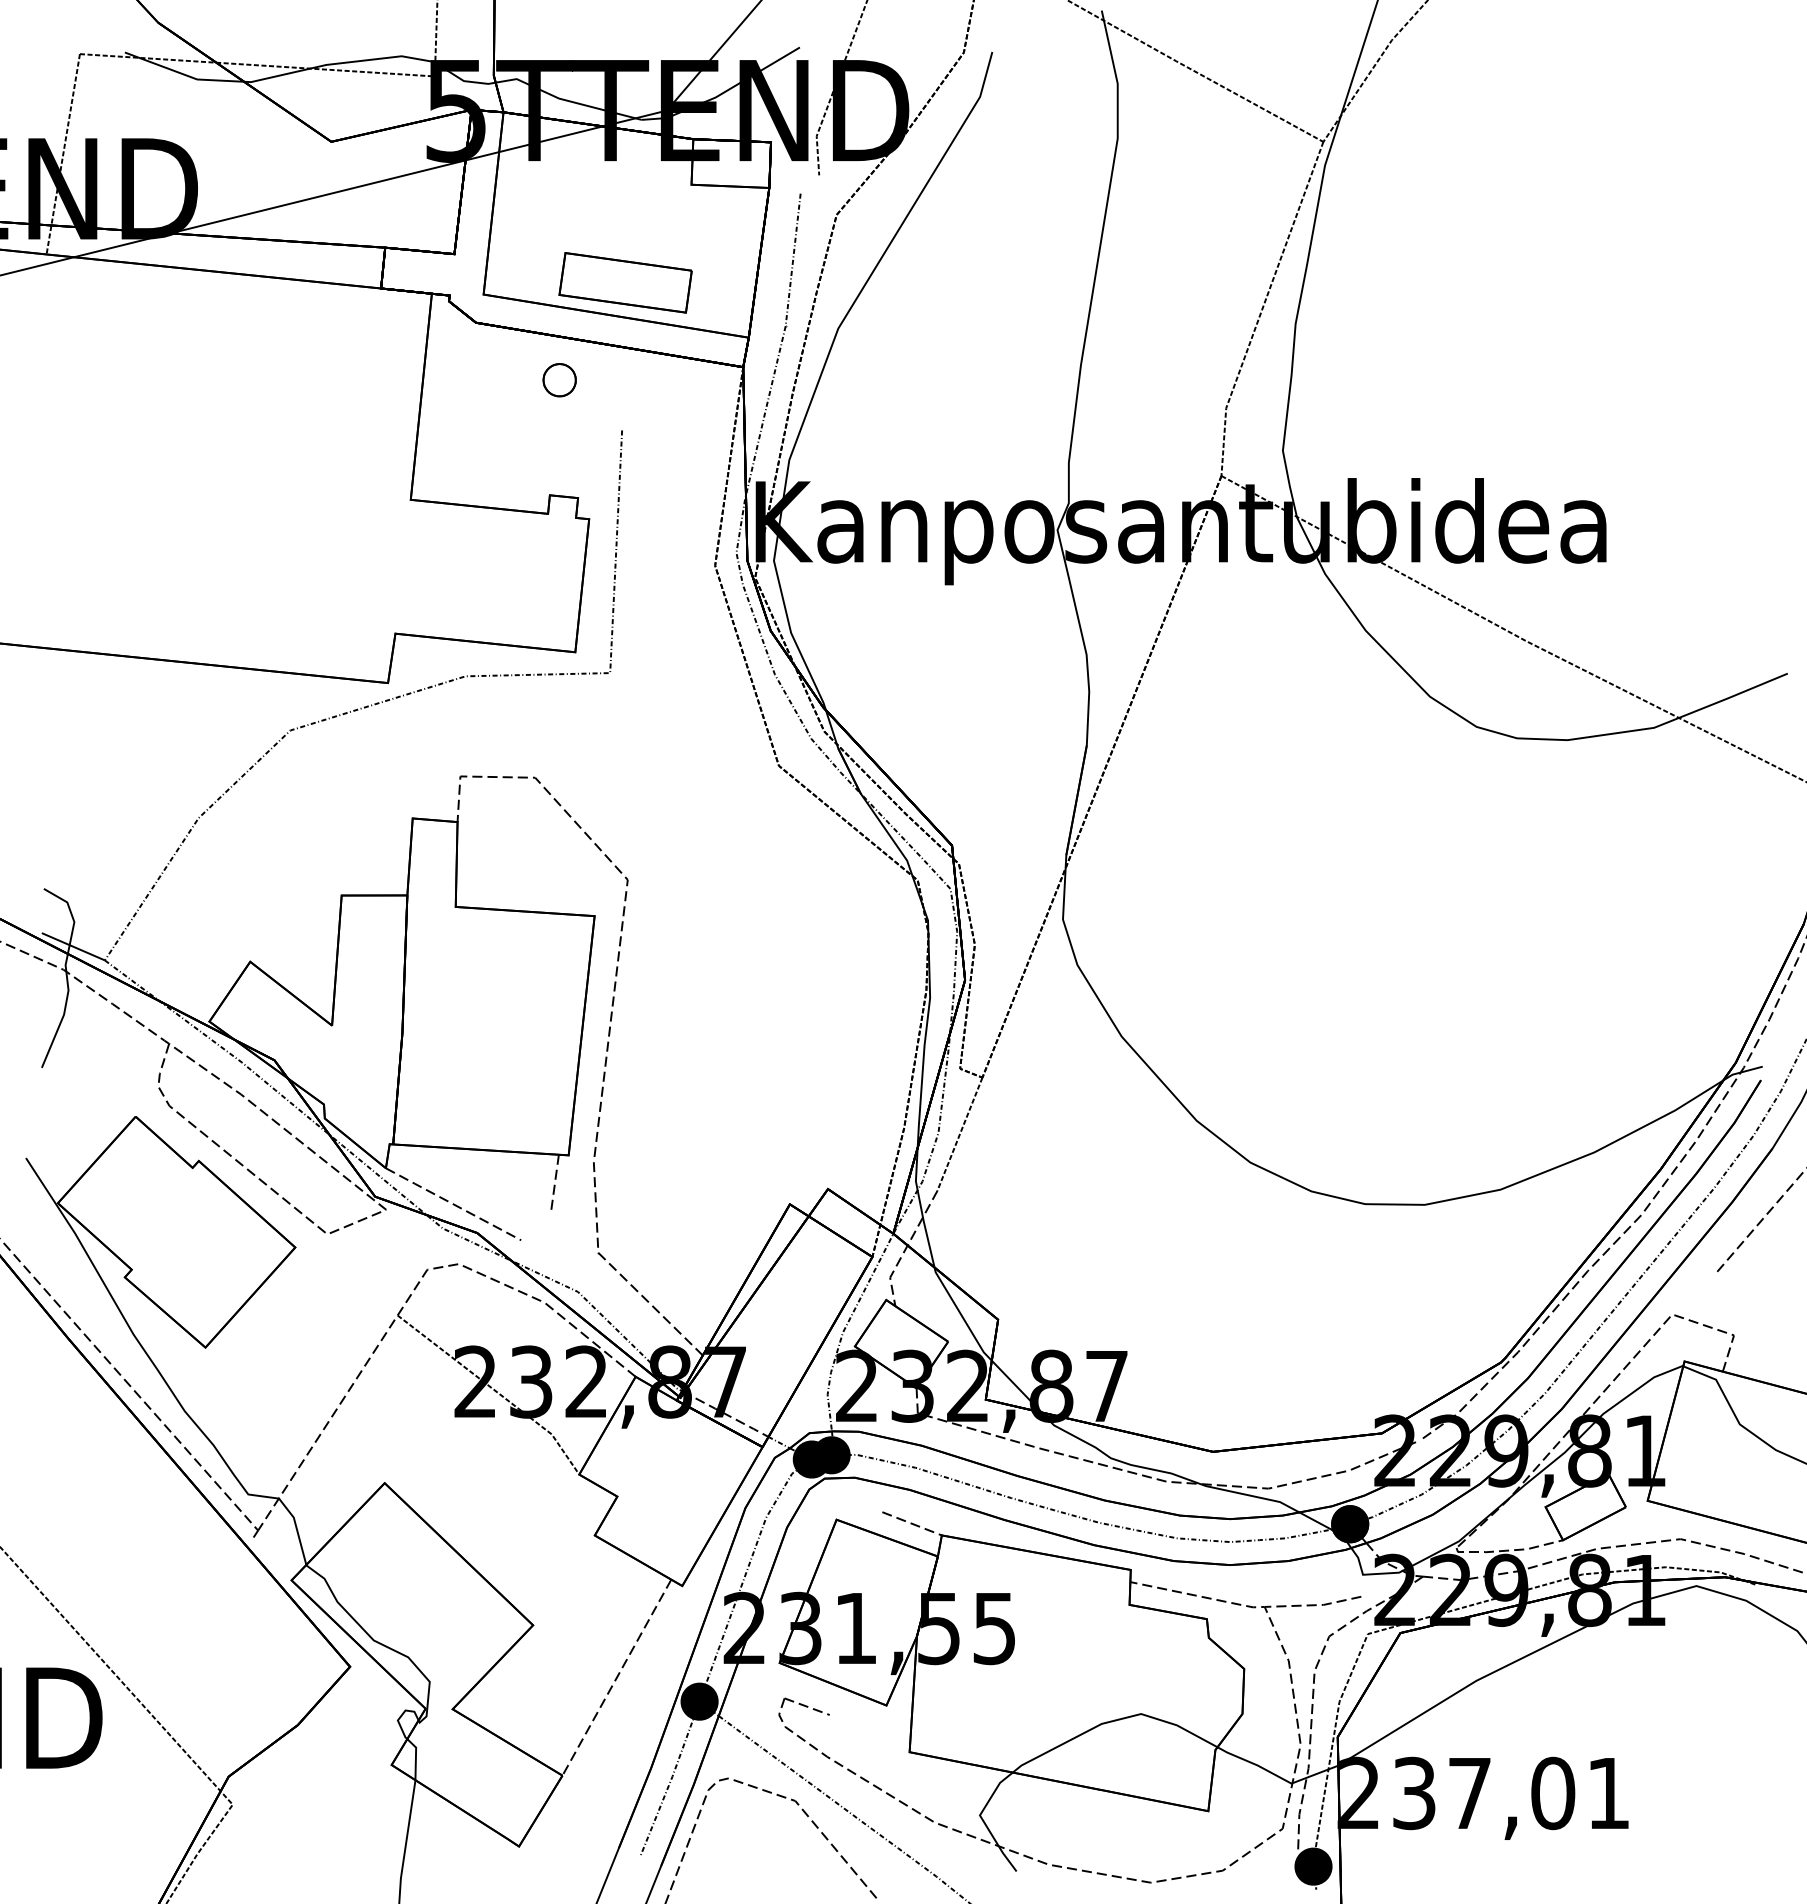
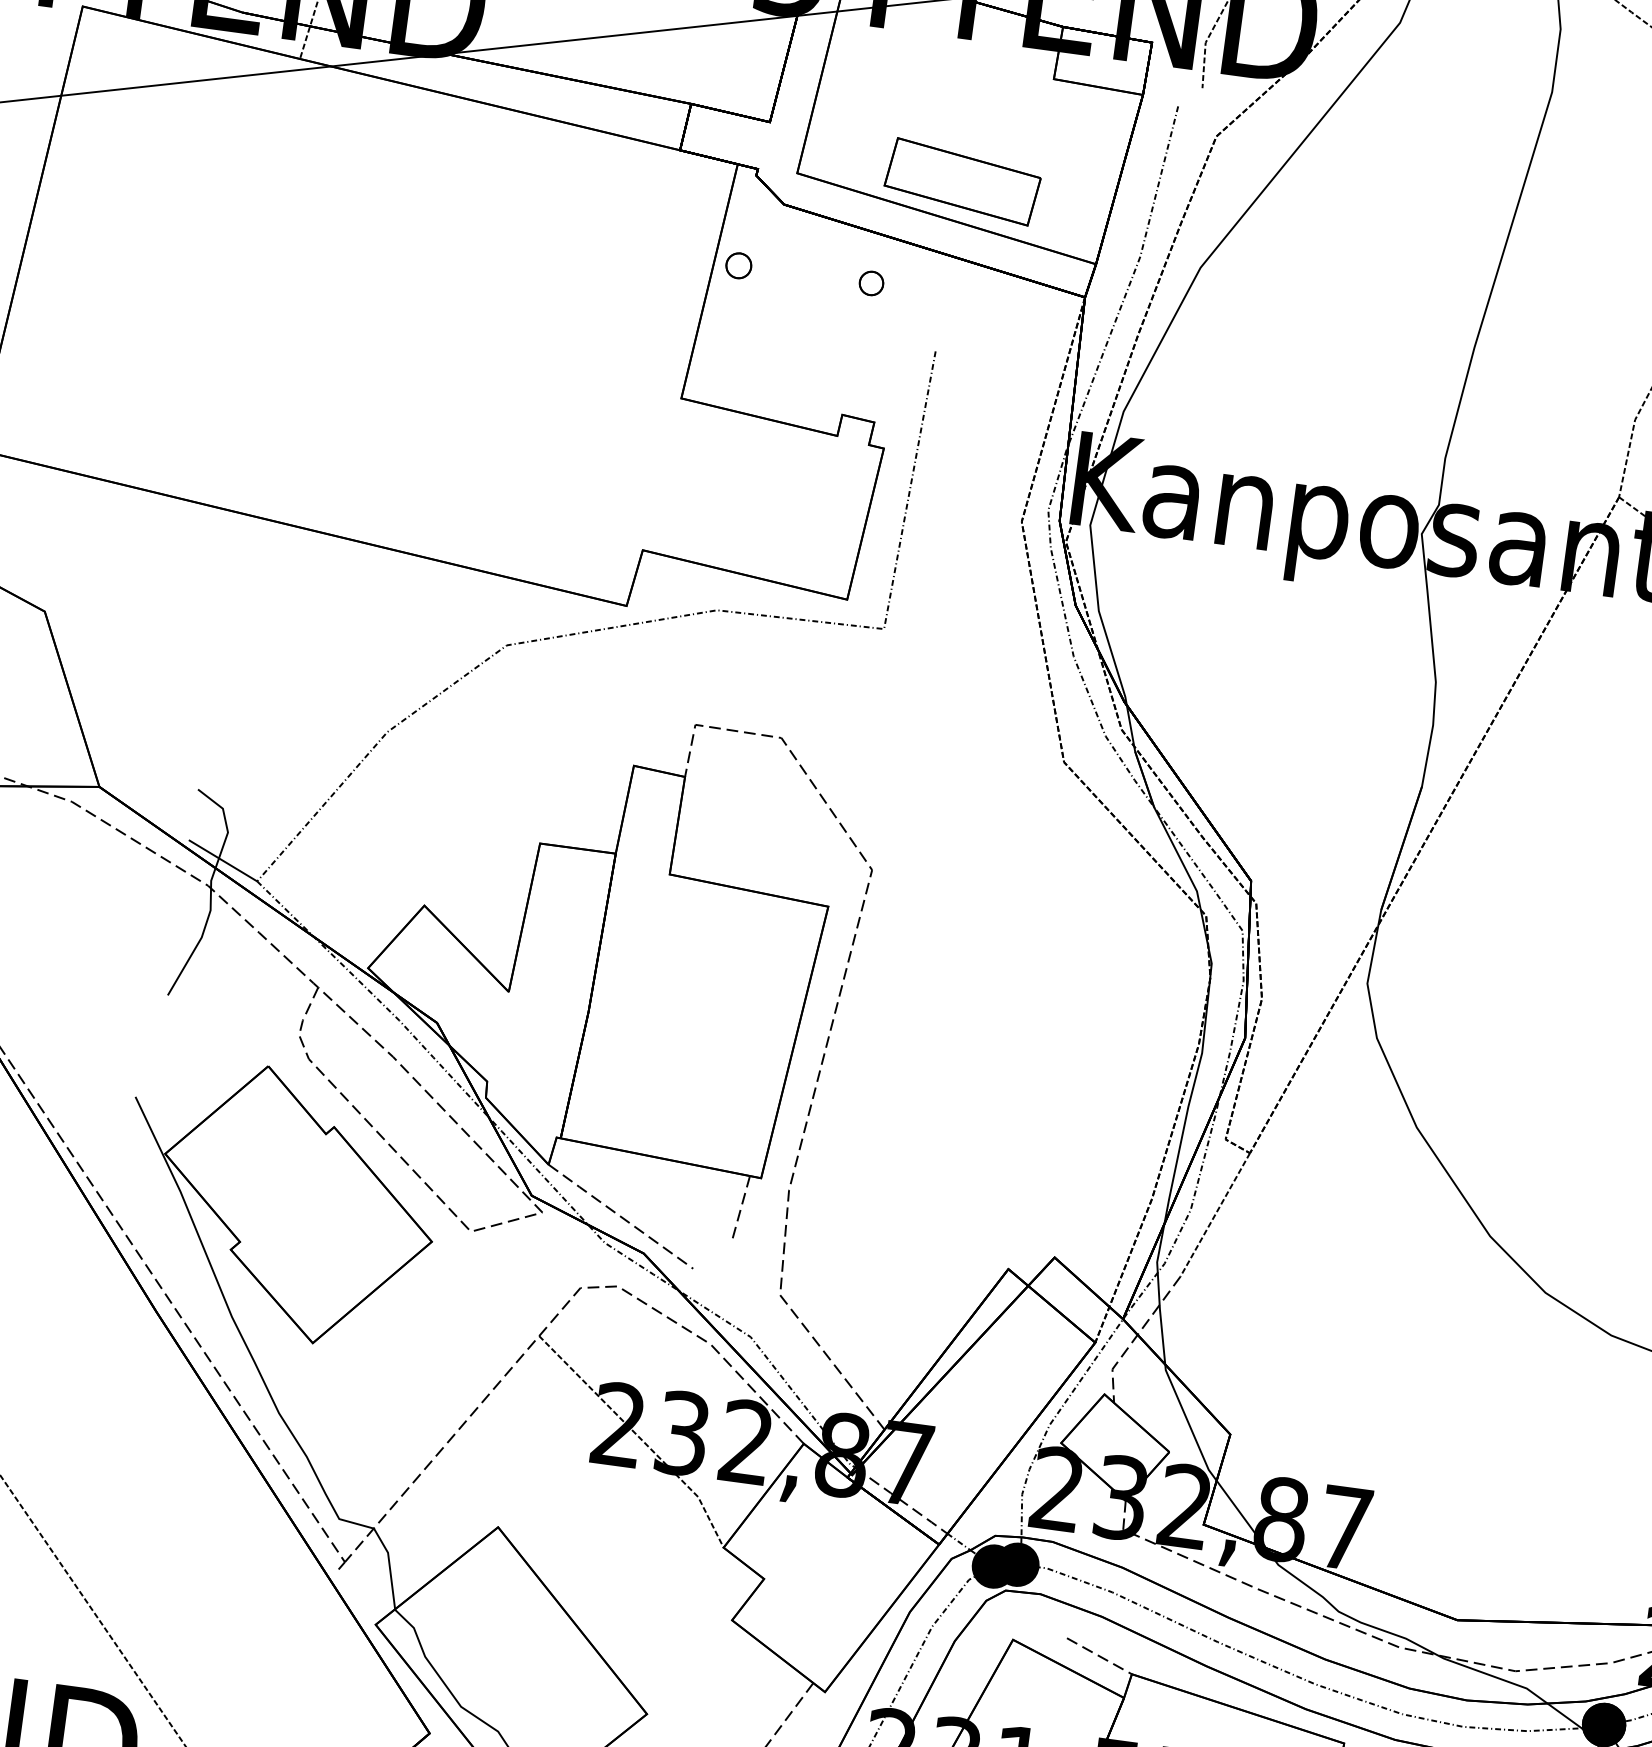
part: (444, 379) -> (738, 265), added
part: (559, 379) -> (871, 282), size x0.62

